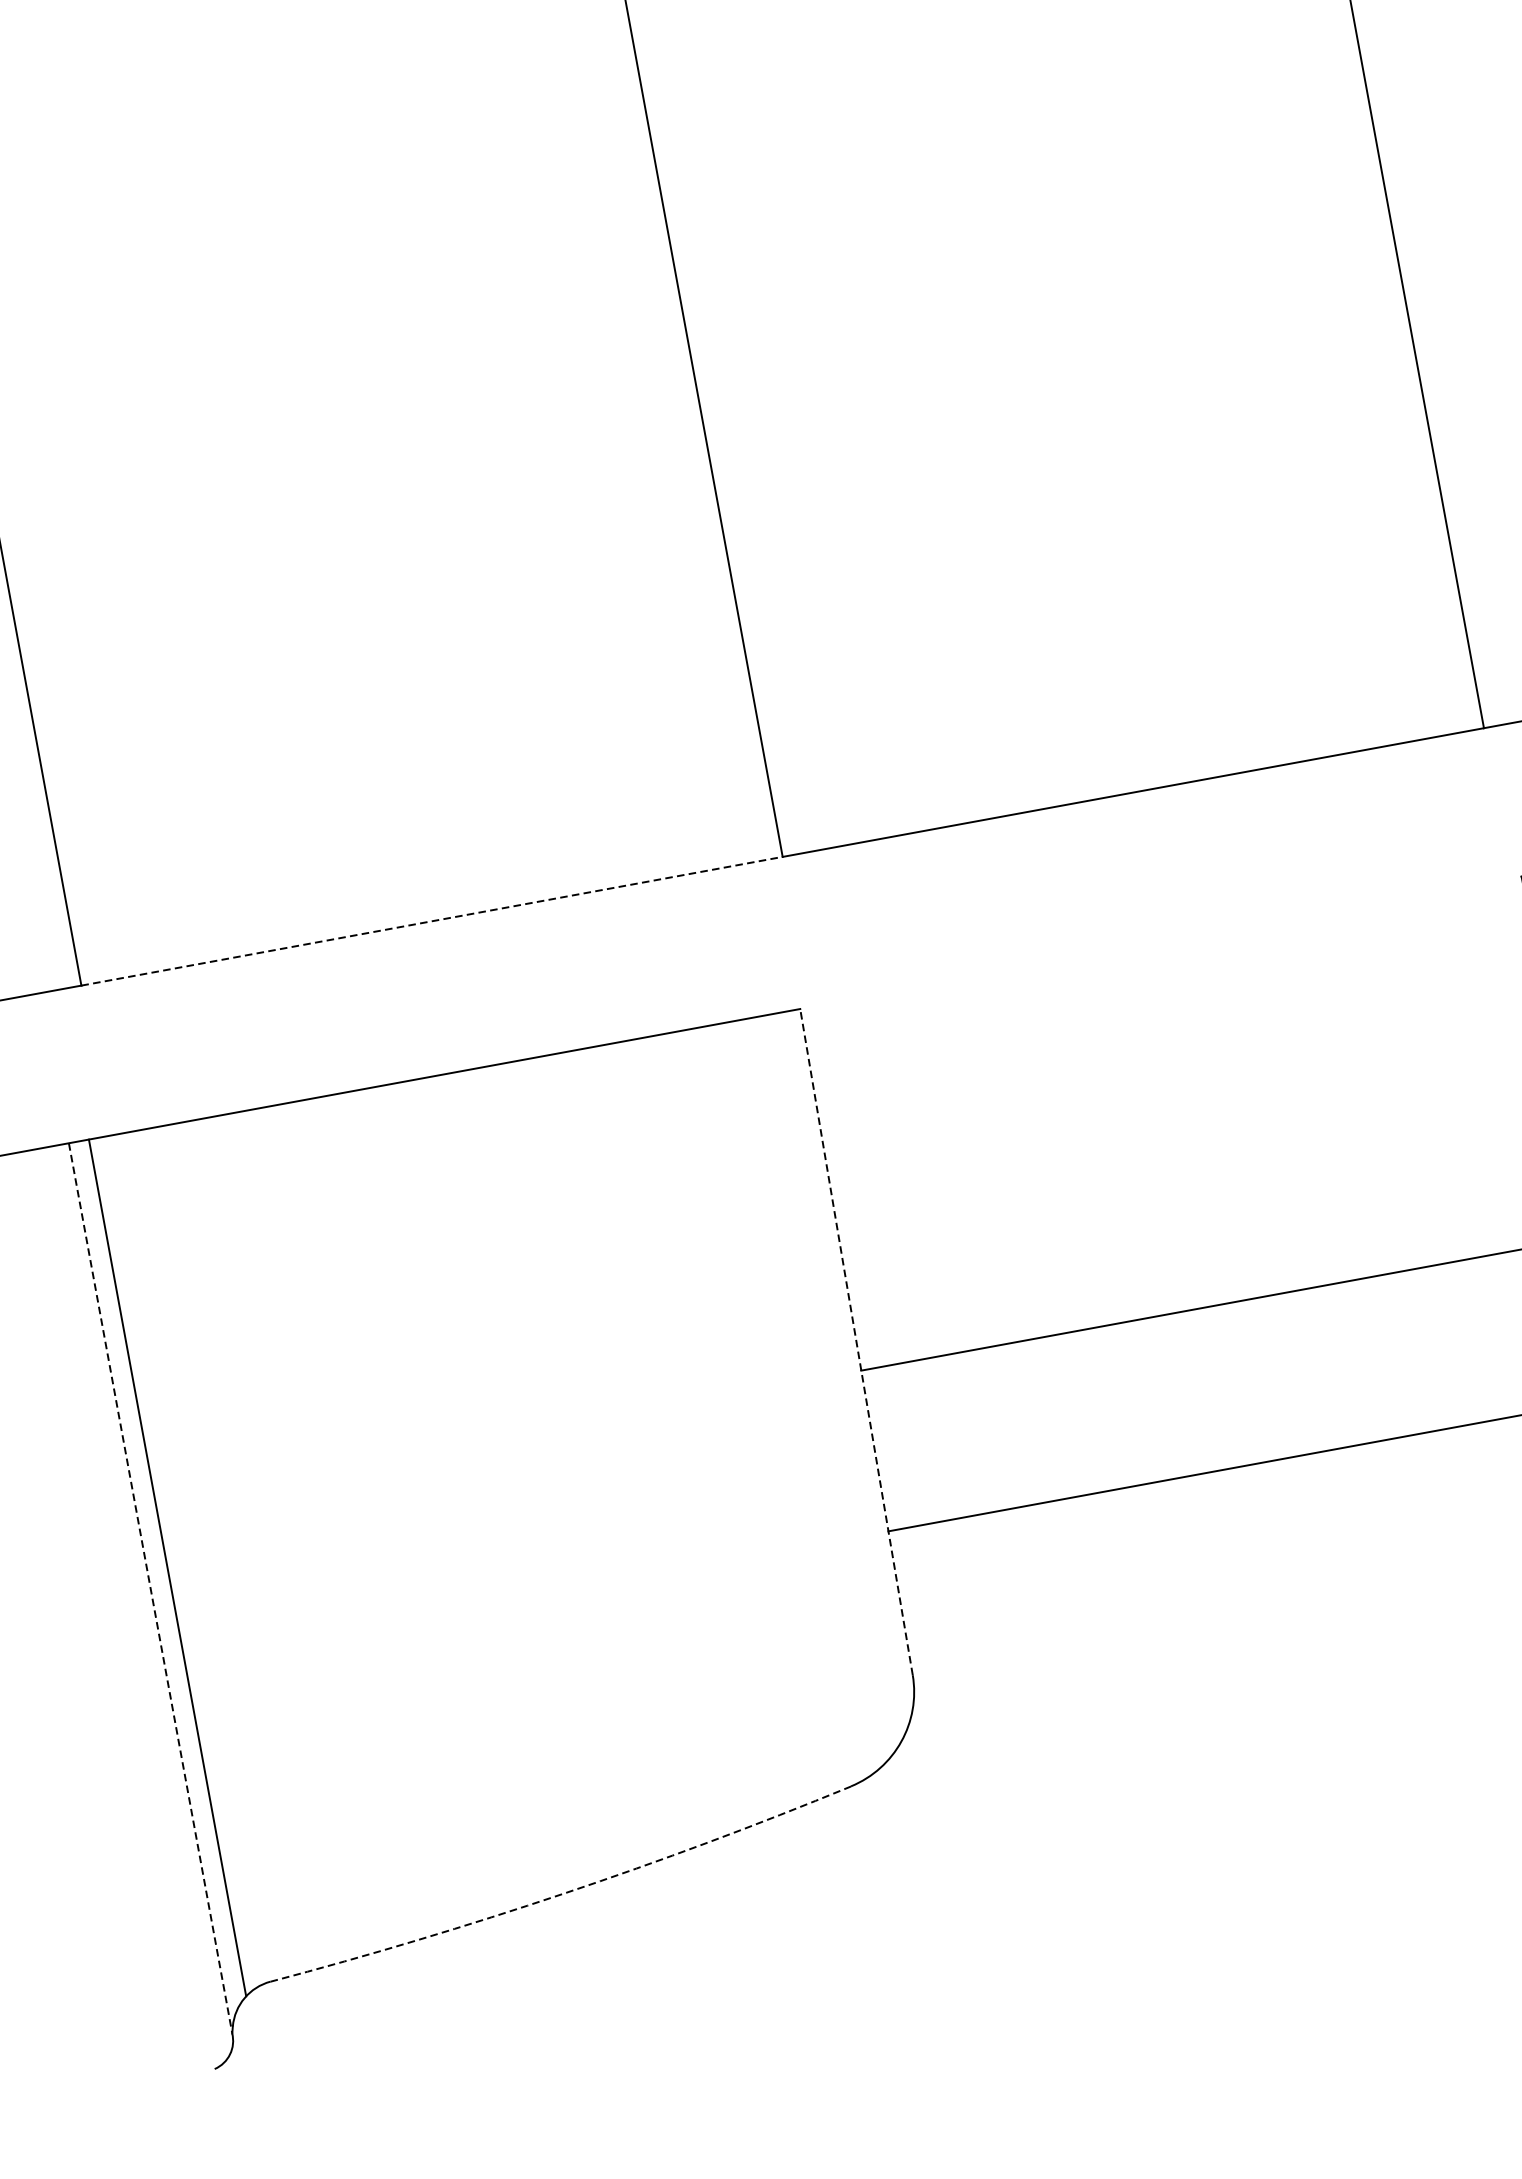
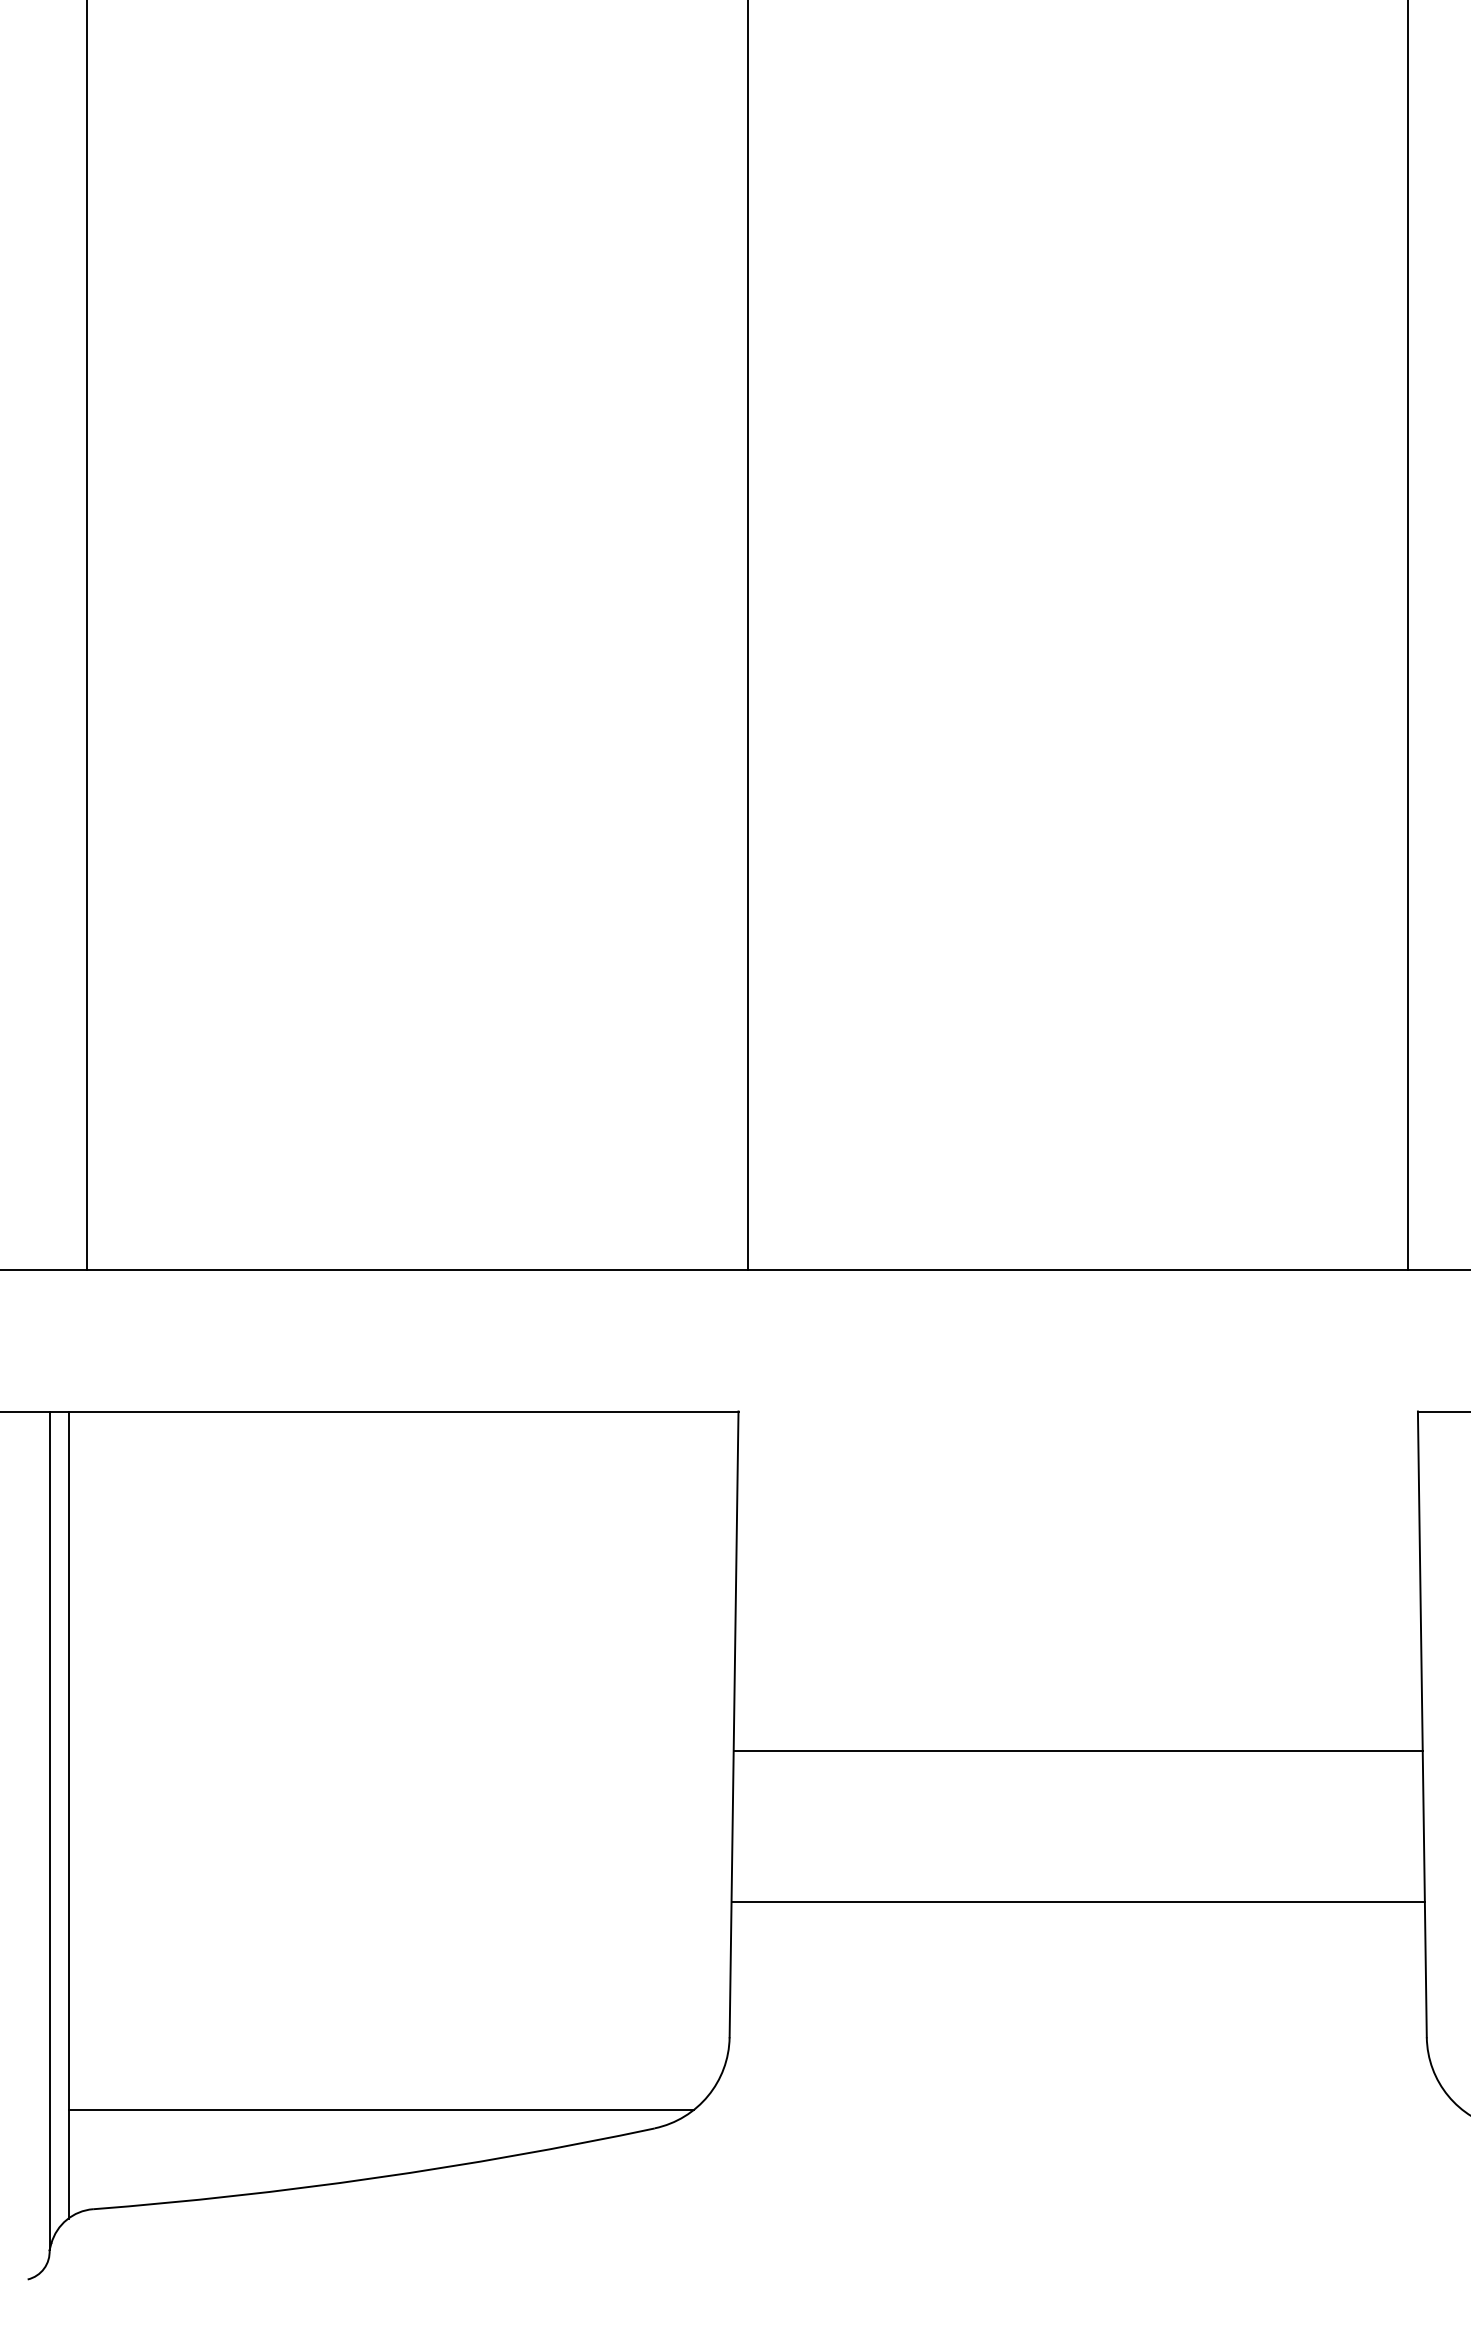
line: (432, 920) -> (418, 1269), dashed -> solid
line: (856, 1342) -> (734, 1724), dashed -> solid
line: (150, 1589) -> (49, 1831), dashed -> solid
line: (557, 1819) -> (381, 2109), added
arc: (564, 1894) -> (375, 2178), dashed -> solid

